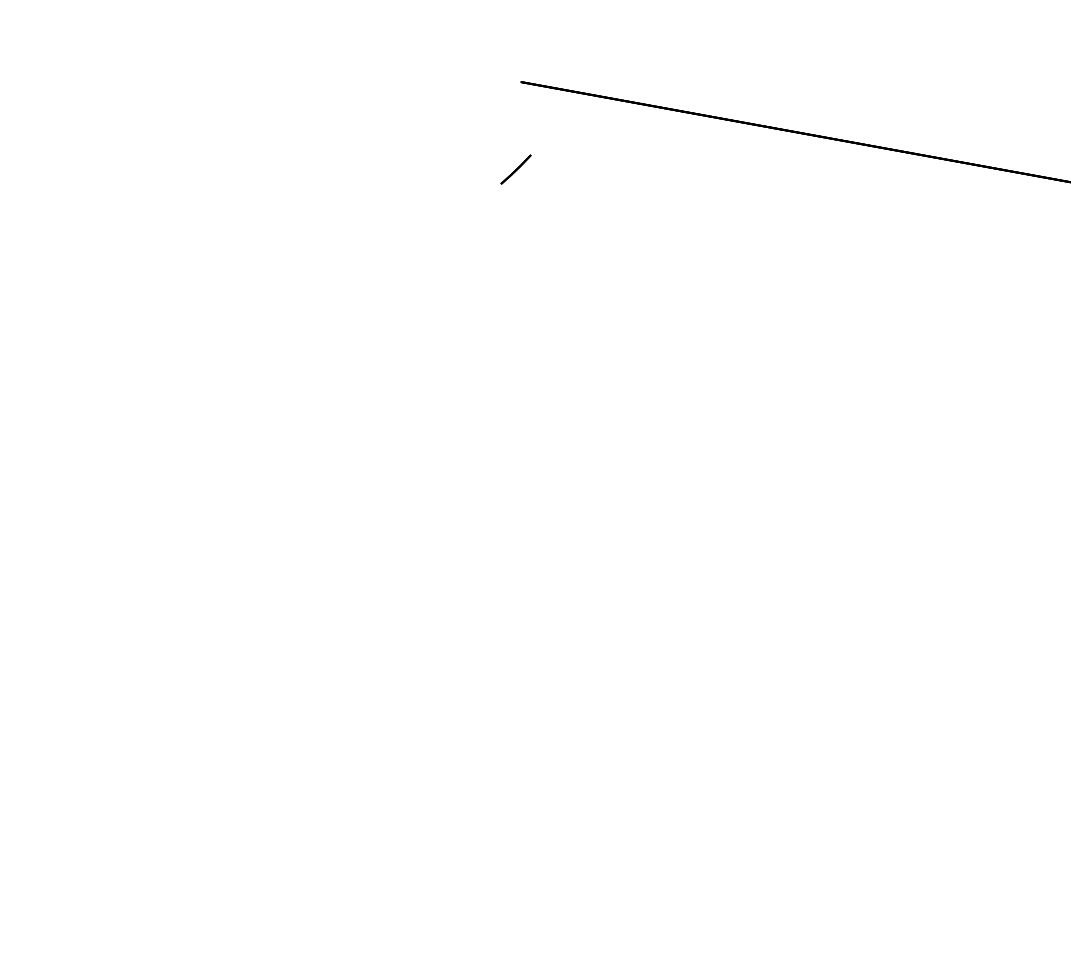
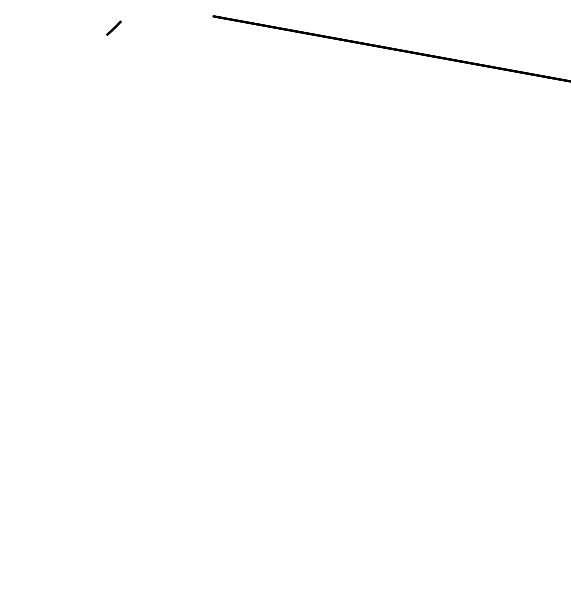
line: (515, 168) -> (113, 27), moved

